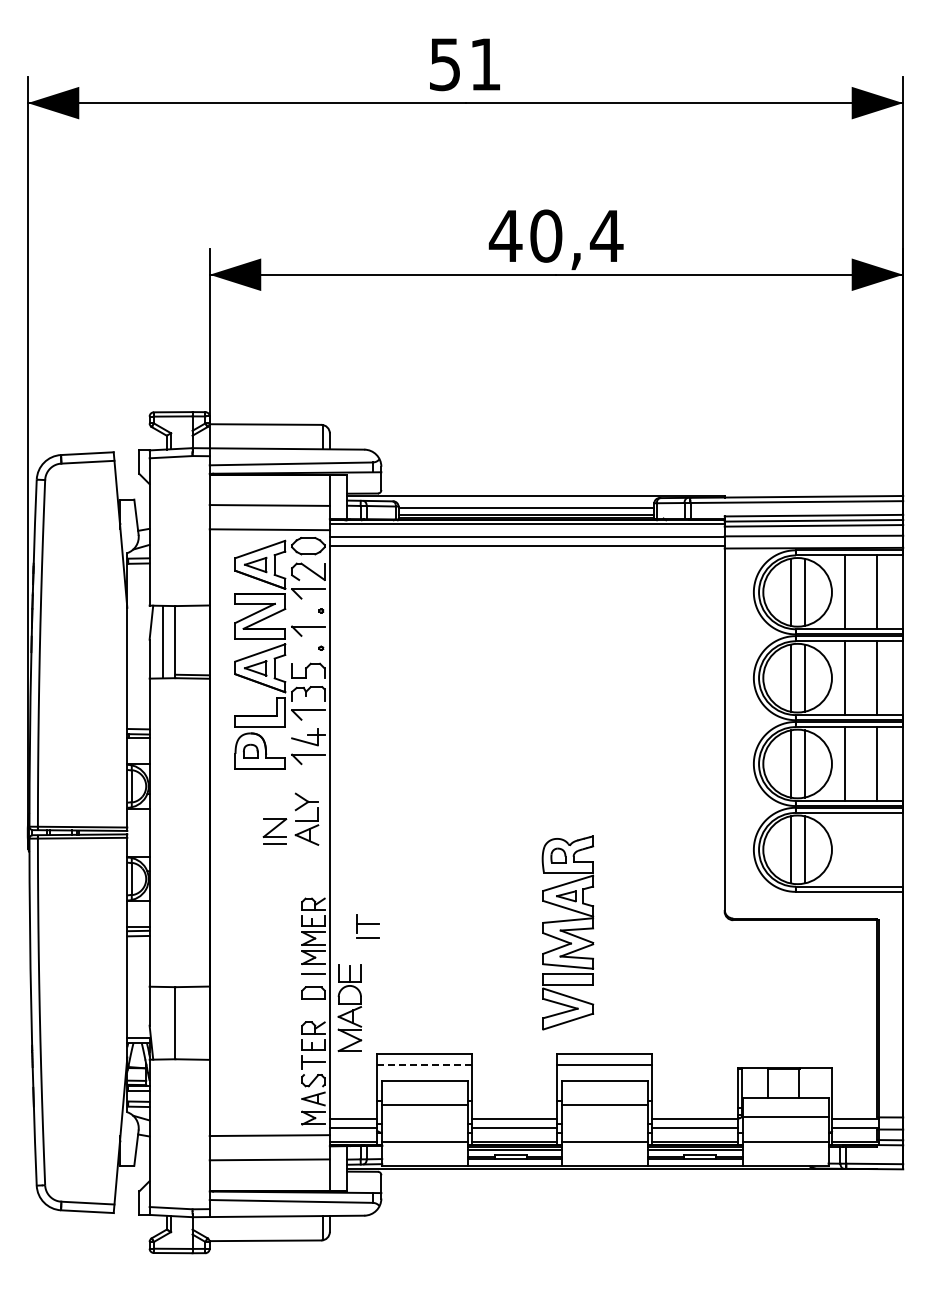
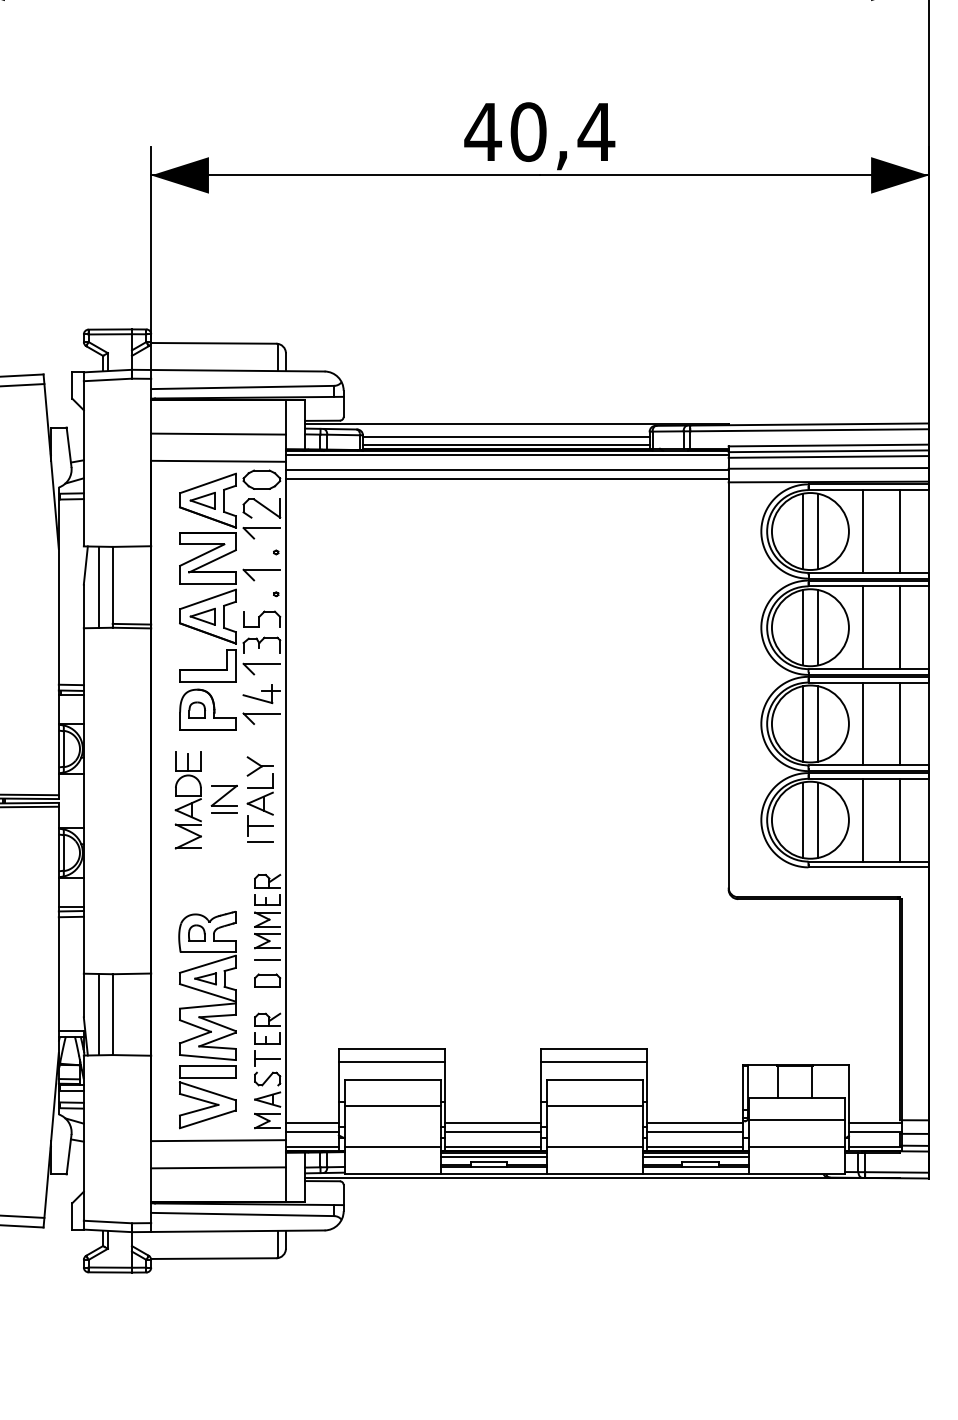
line: (844, 849) -> (862, 819), added
line: (877, 849) -> (899, 819), added
part: (367, 926) -> (259, 828), moved
part: (567, 932) -> (207, 1019), moved
part: (349, 1008) -> (187, 800), moved
line: (163, 1022) -> (99, 1013), added
line: (423, 1065) -> (390, 1062), dashed -> solid

